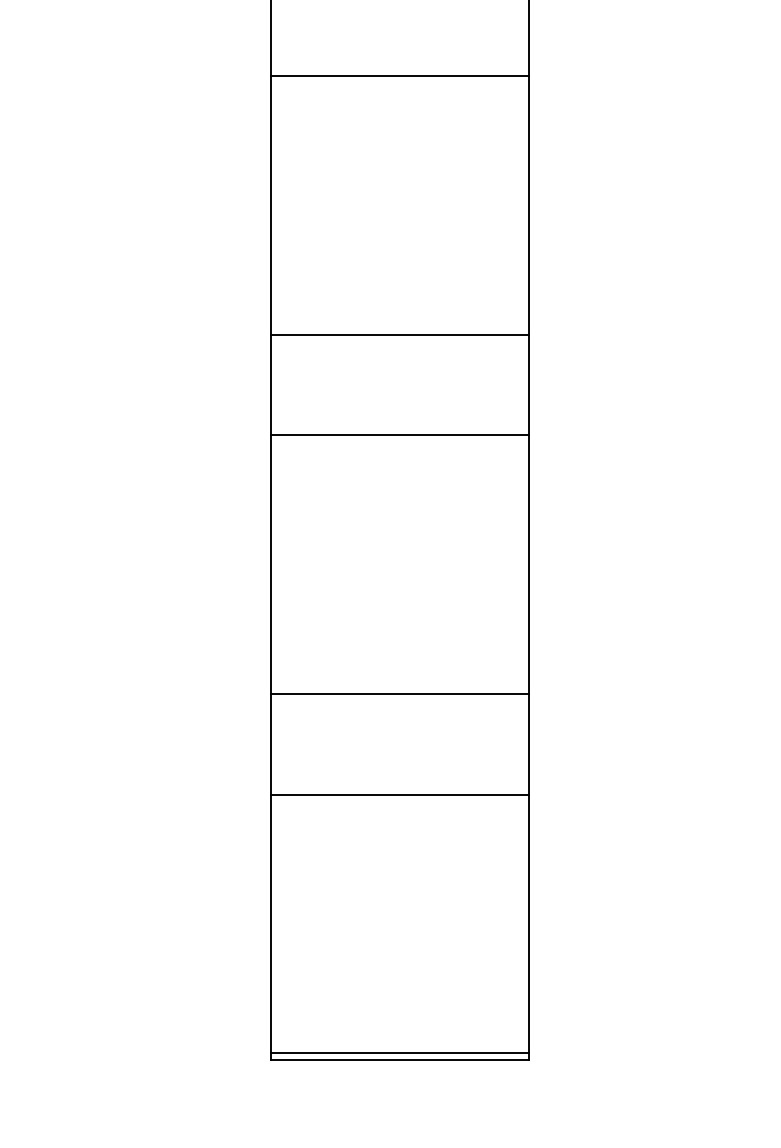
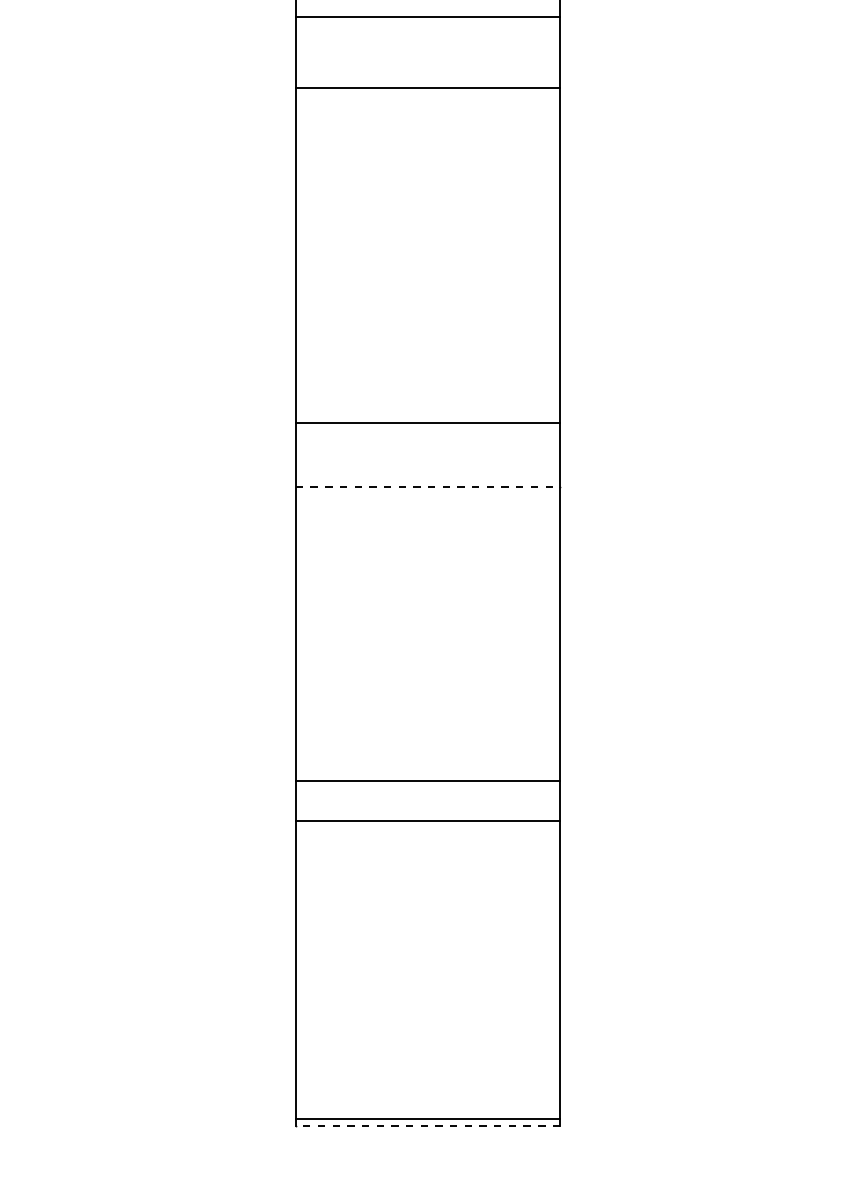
line: (399, 75) -> (427, 87), moved
line: (399, 335) -> (427, 423), moved
line: (400, 434) -> (428, 486), solid -> dashed
line: (399, 694) -> (427, 781), moved
line: (399, 794) -> (427, 821), moved
line: (399, 1060) -> (427, 1125), solid -> dashed

